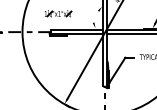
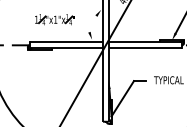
part: (58, 13) -> (54, 19), moved

